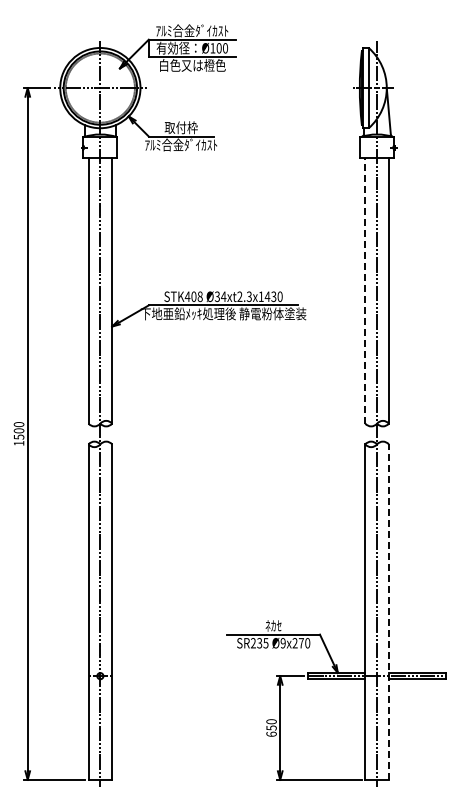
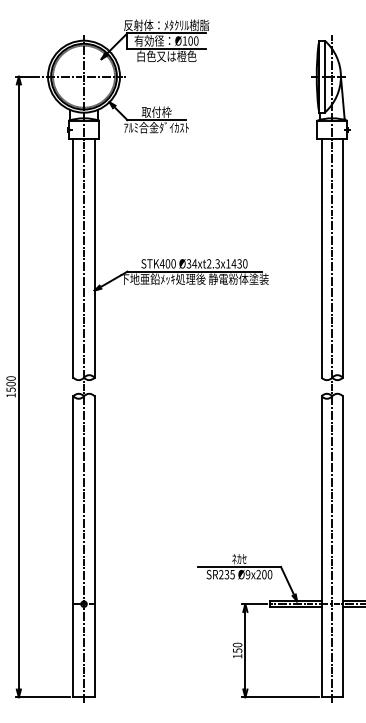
text: (192, 30) -> (166, 25), ｱﾙﾐ合金ﾀﾞｲｶｽﾄ -> 反射体：ﾒﾀｸﾘﾙ樹脂
line: (365, 290) -> (321, 258), dashed -> solid
text: (199, 296) -> (172, 263), STK408 -> STK400
line: (388, 612) -> (342, 547), dashed -> solid
text: (301, 643) -> (264, 574), Ø9x270 -> Ø9x200
text: (271, 733) -> (237, 655), 650 -> 150

